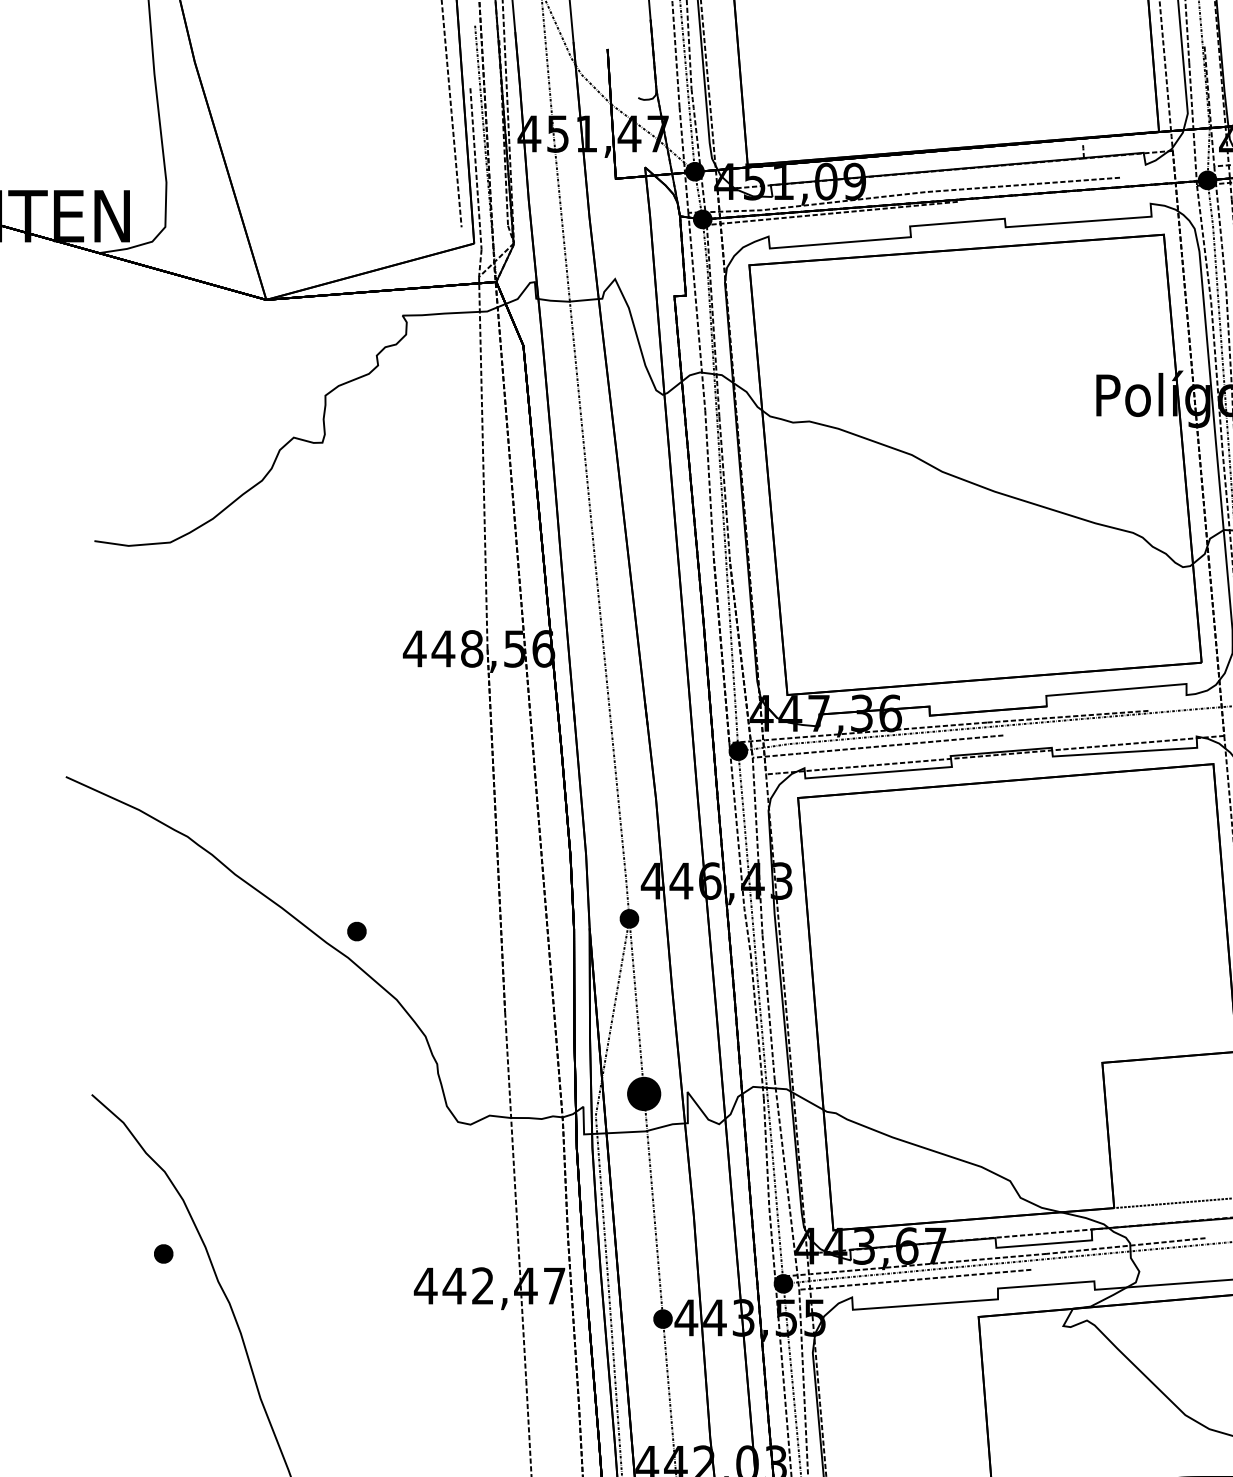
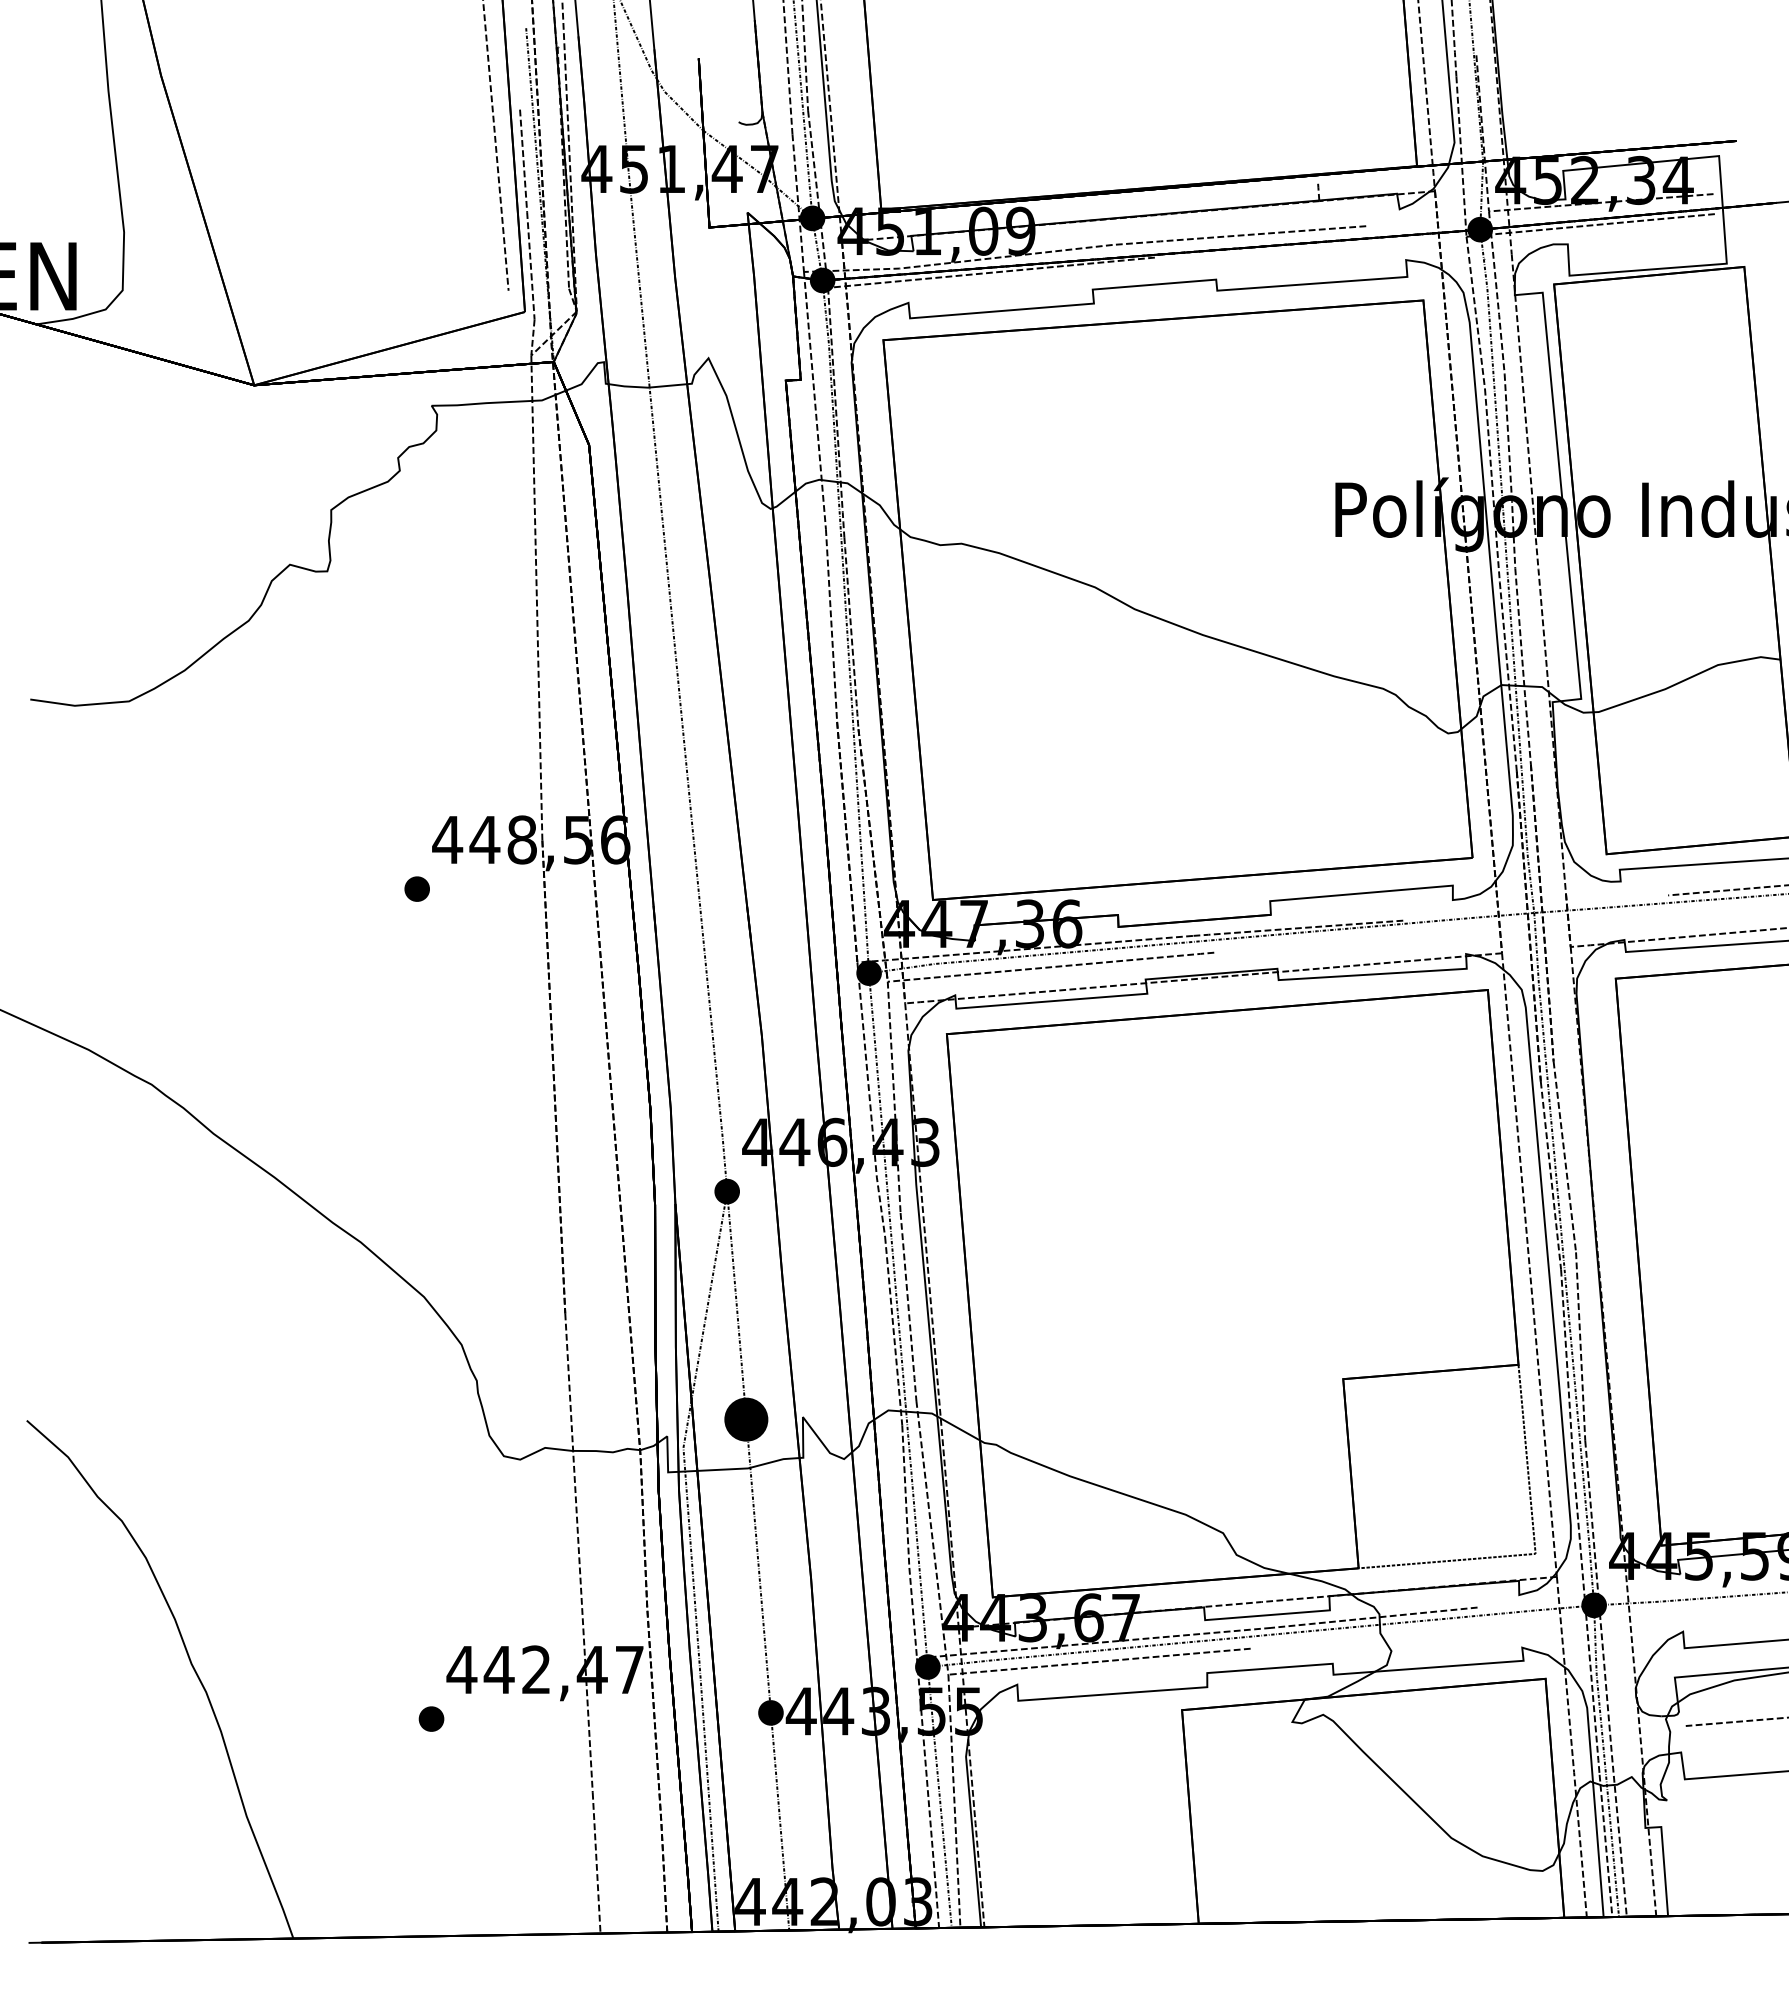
part: (356, 931) -> (416, 888), moved
part: (163, 1253) -> (431, 1718), moved

